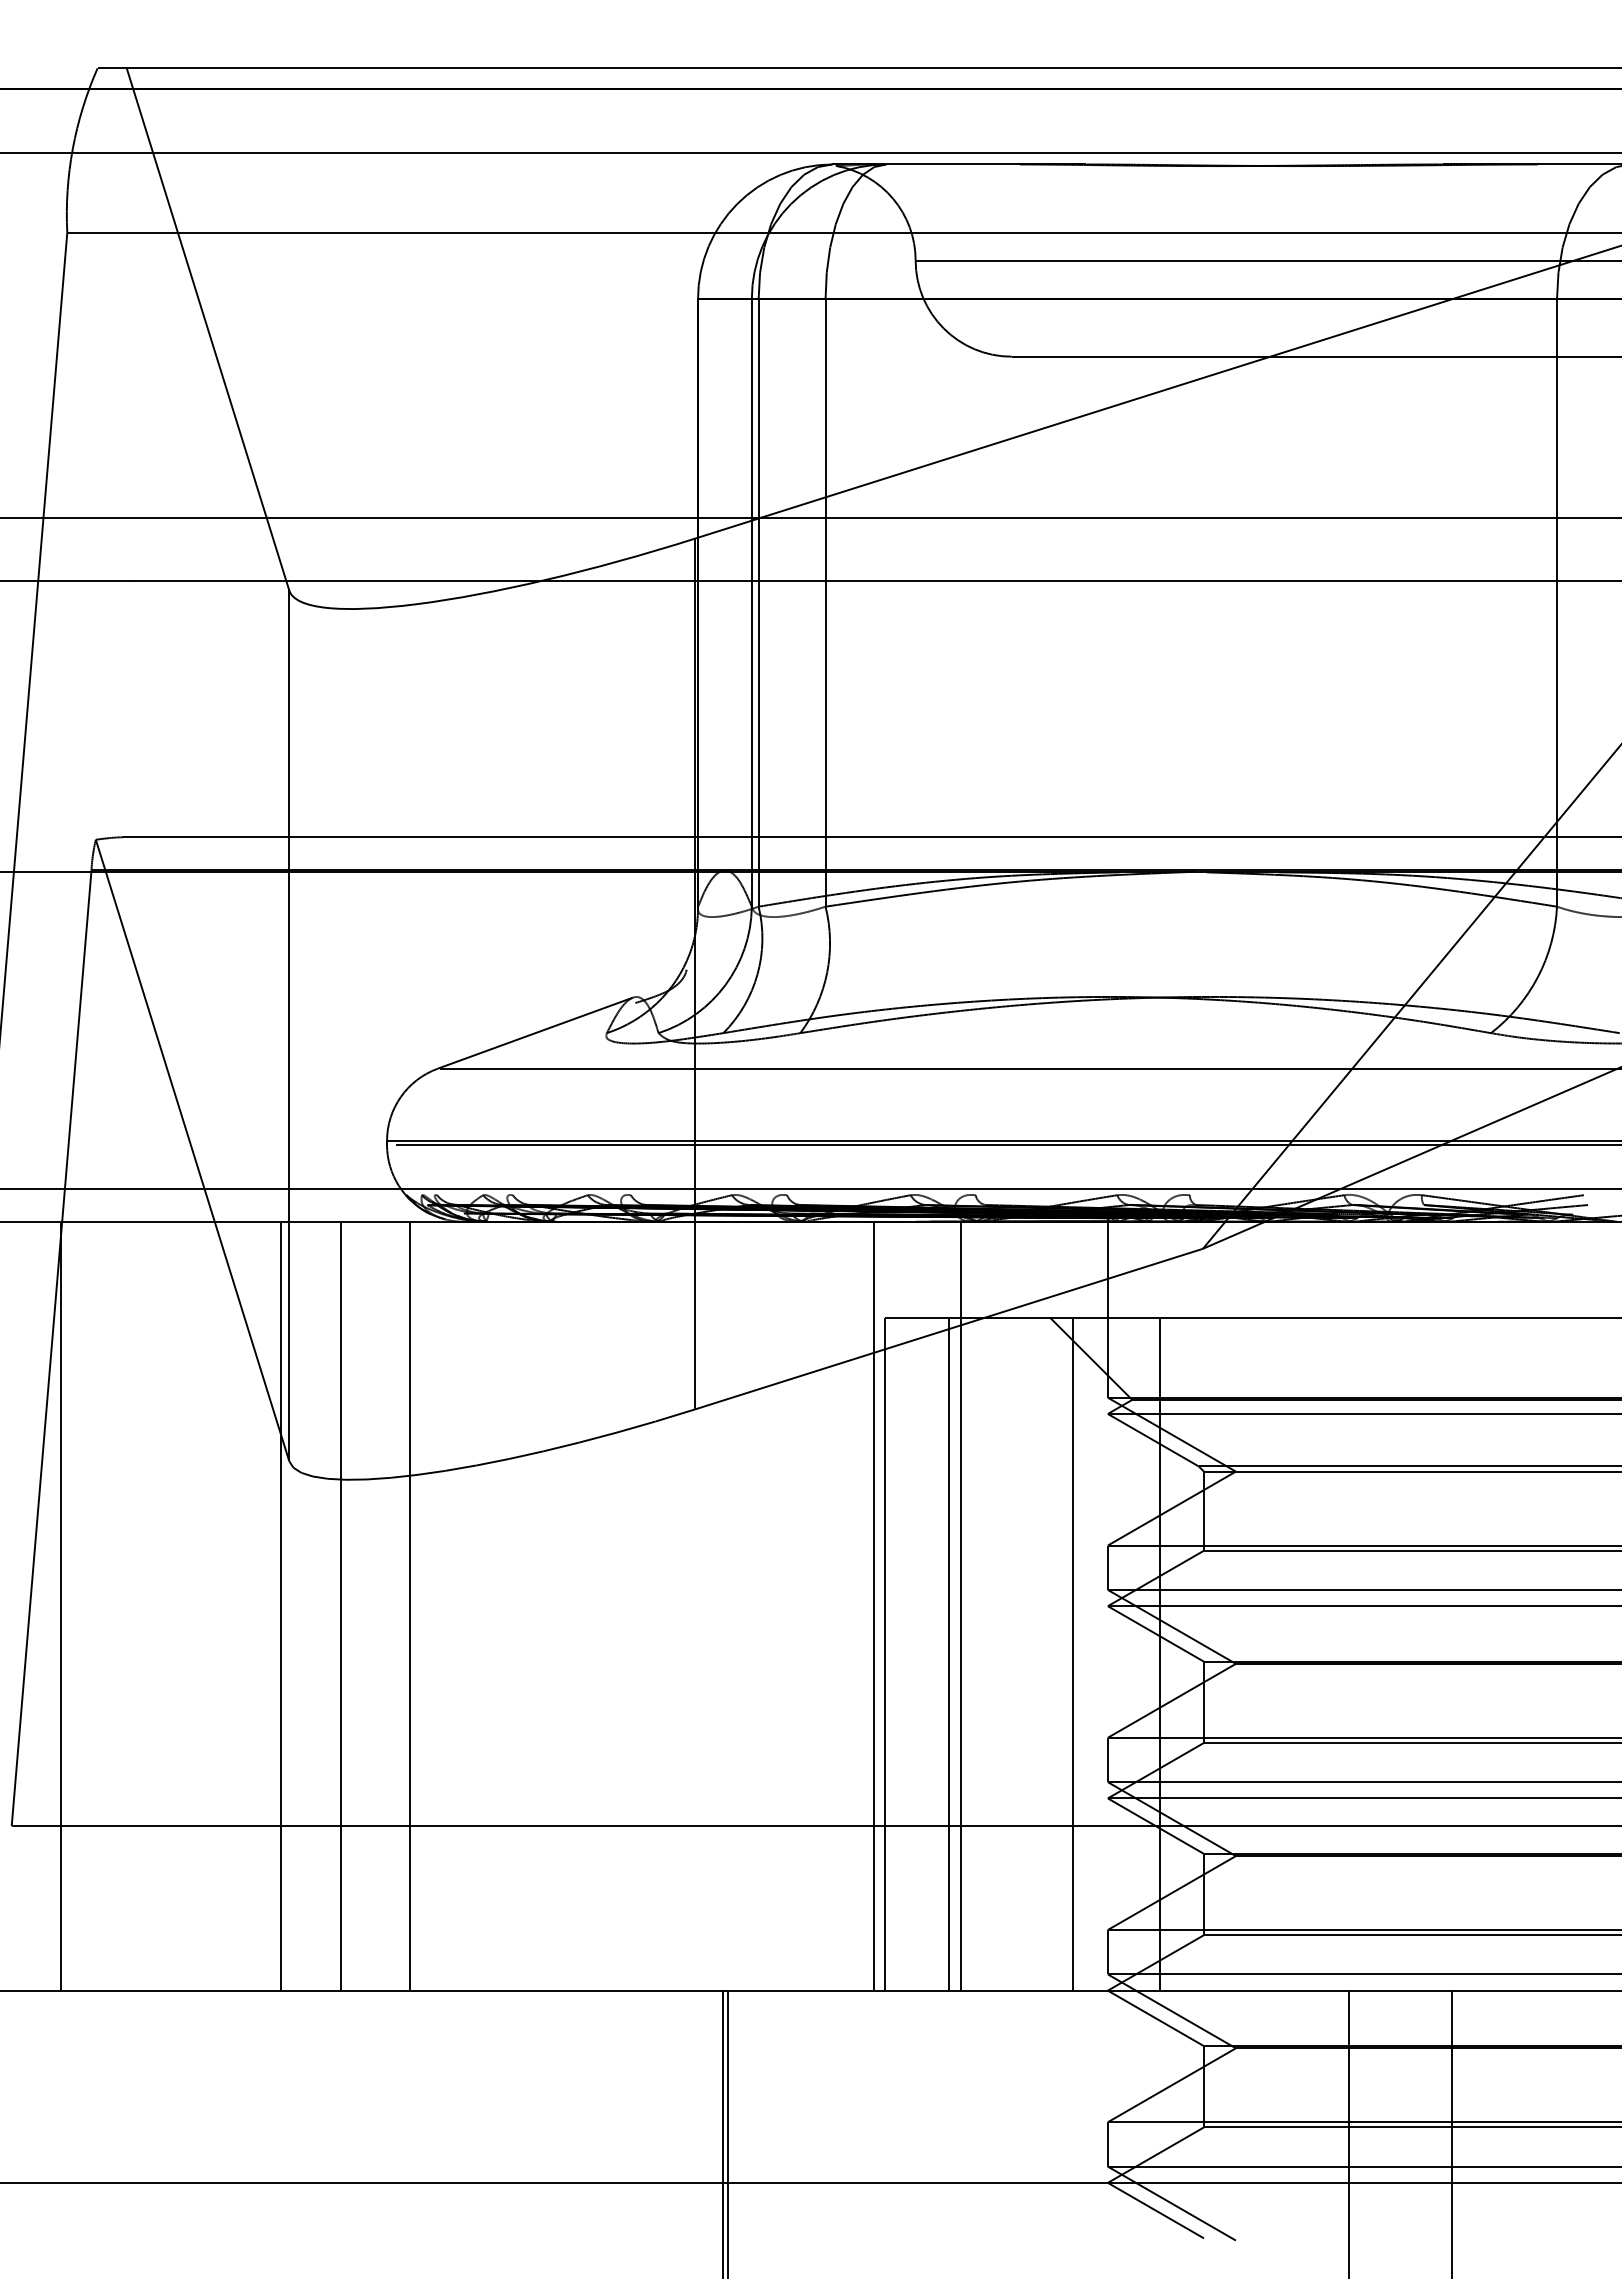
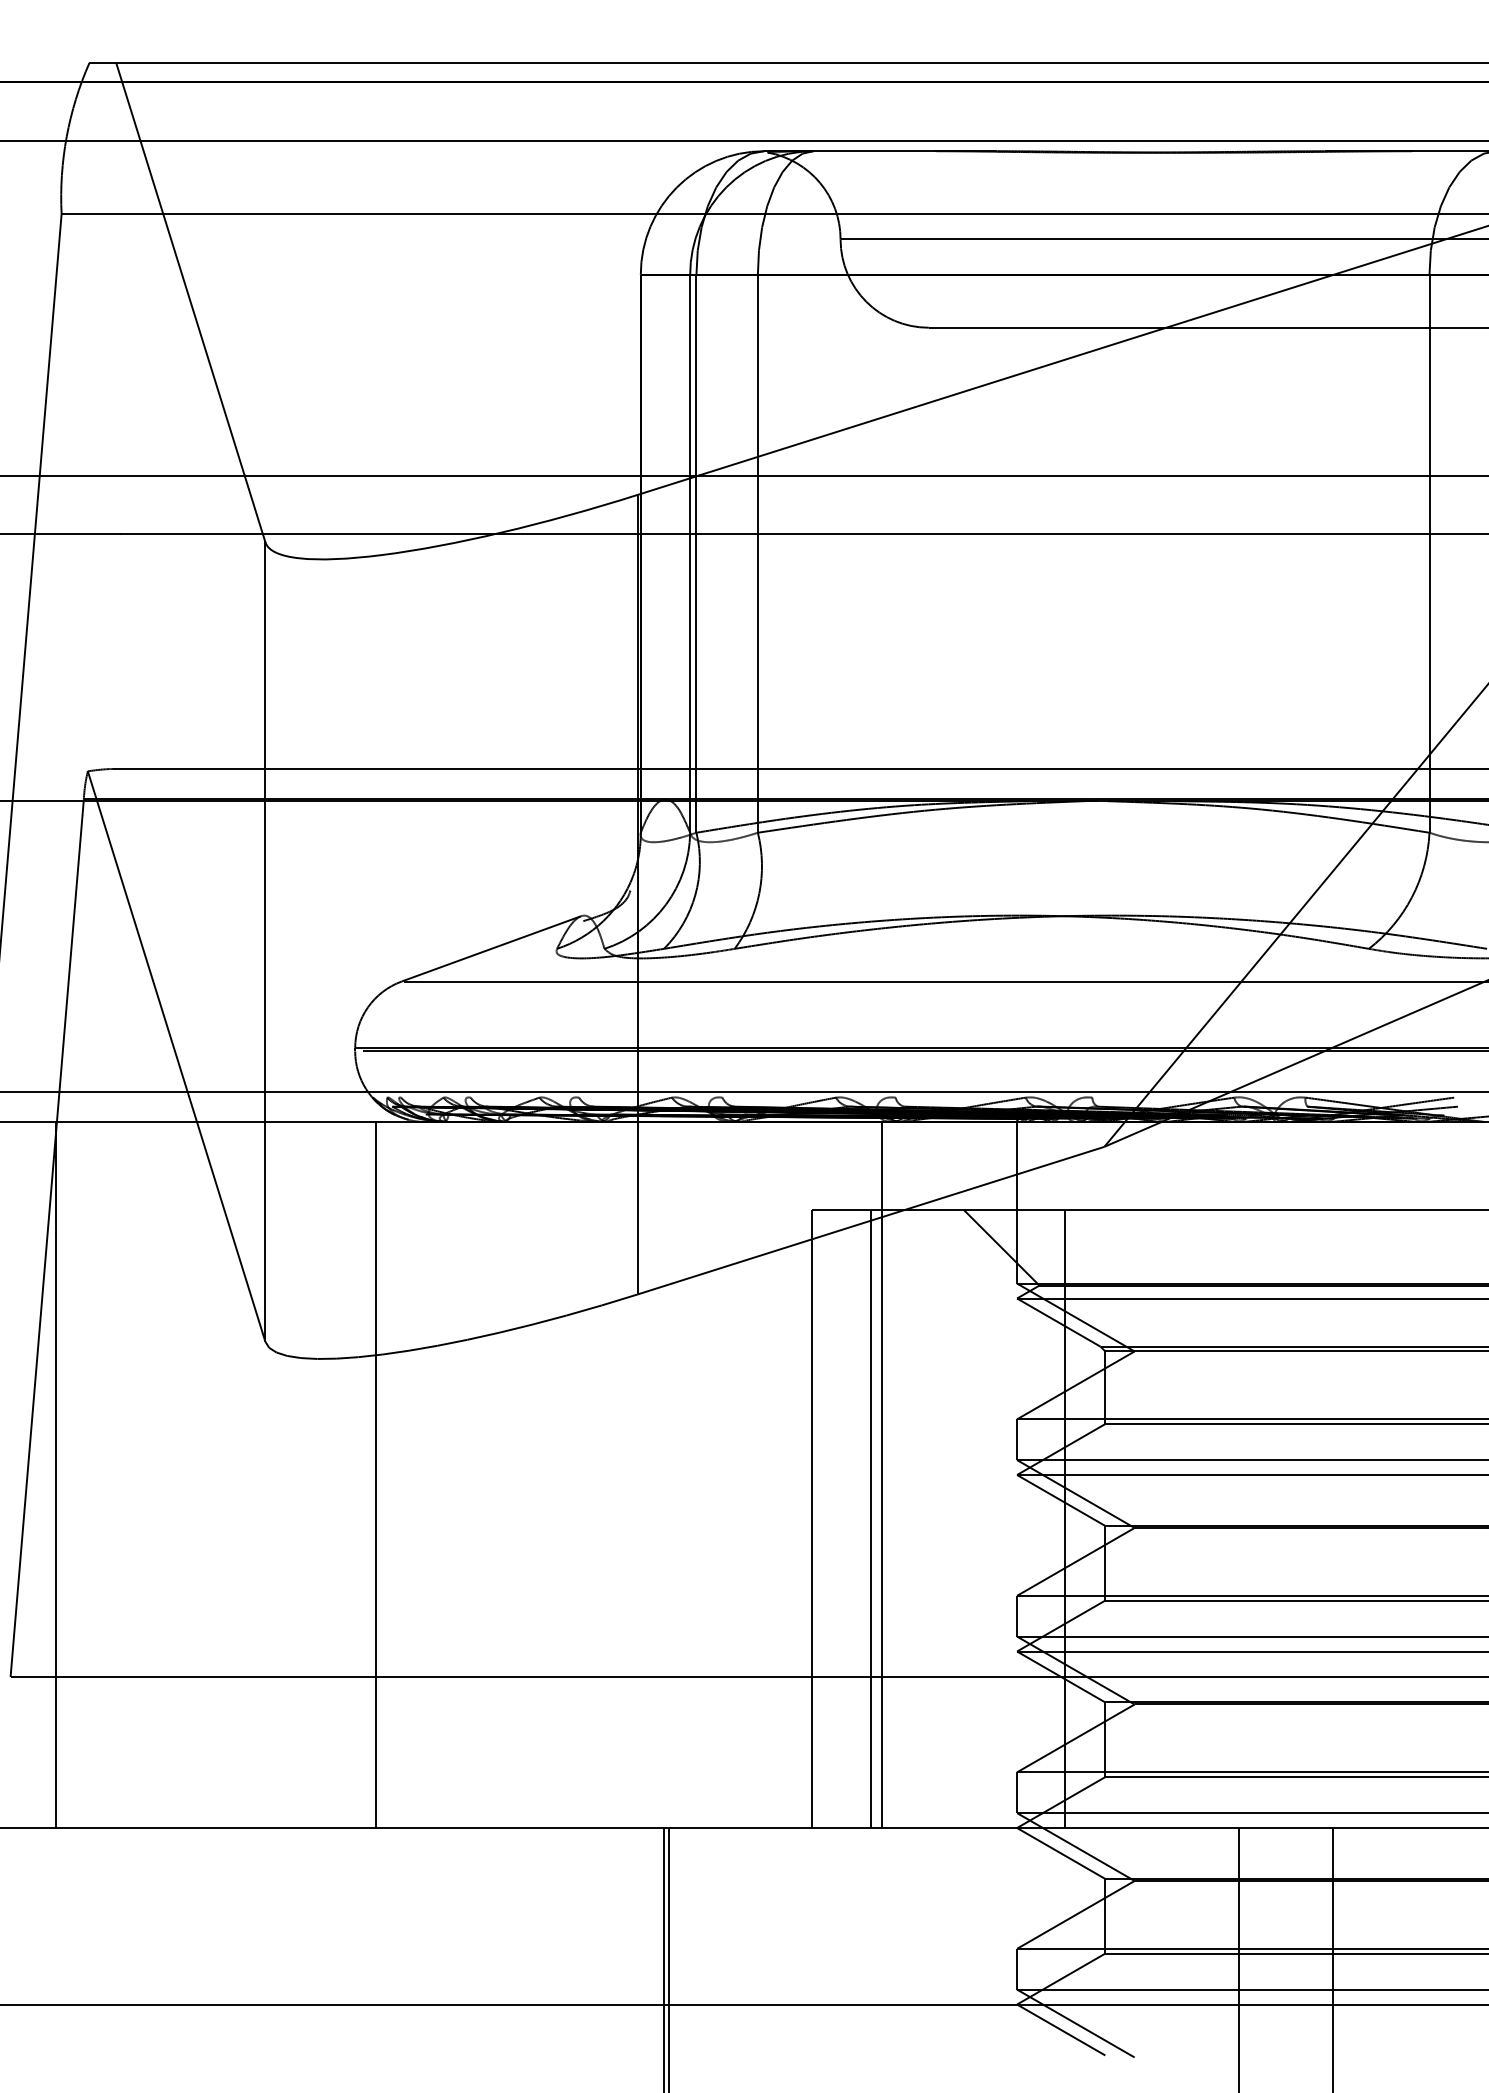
line: (280, 1605) -> (257, 1474), removed
line: (341, 1605) -> (313, 1474), removed
line: (873, 1605) -> (801, 1474), removed
line: (1073, 1653) -> (985, 1518), removed

